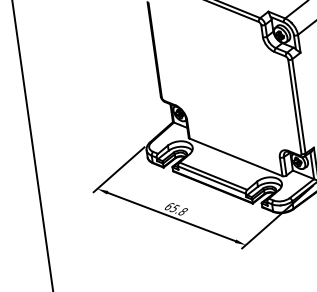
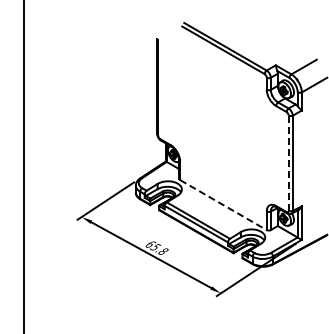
line: (294, 107) -> (288, 163), solid -> dashed
line: (236, 157) -> (223, 205), solid -> dashed

